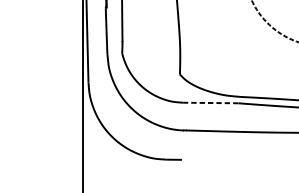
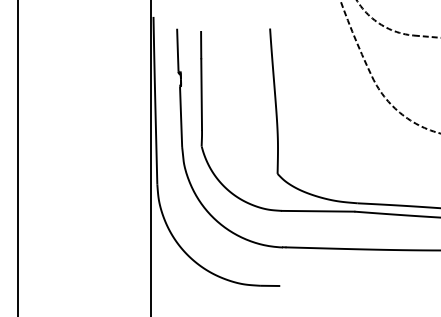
line: (210, 103) -> (317, 211), dashed -> solid

